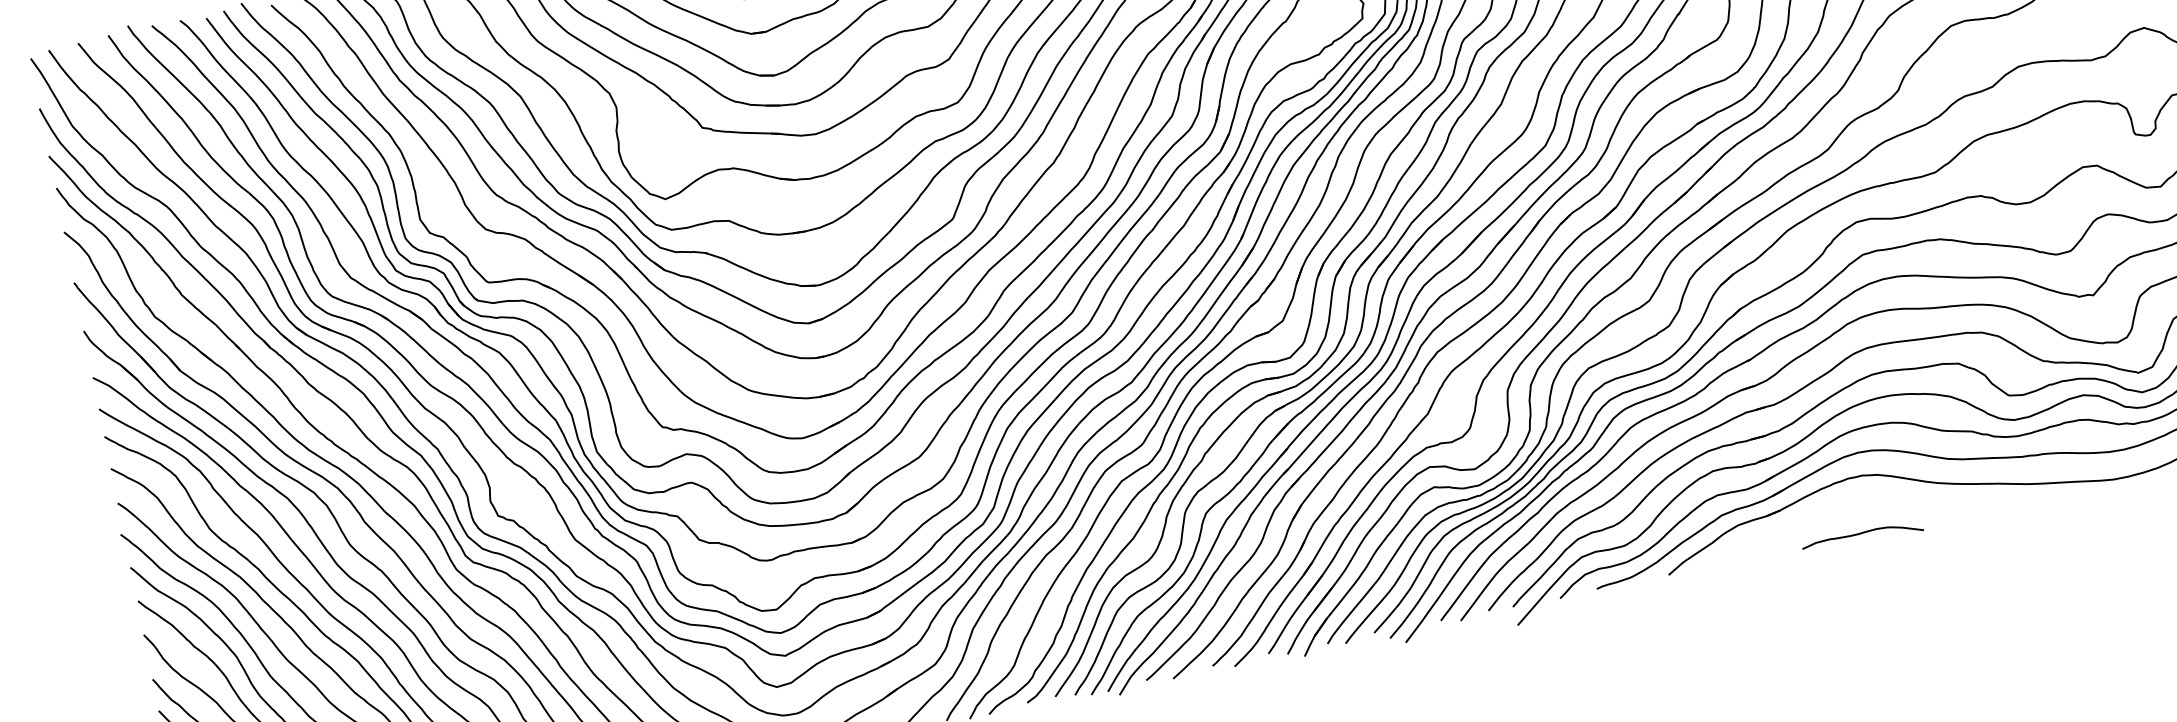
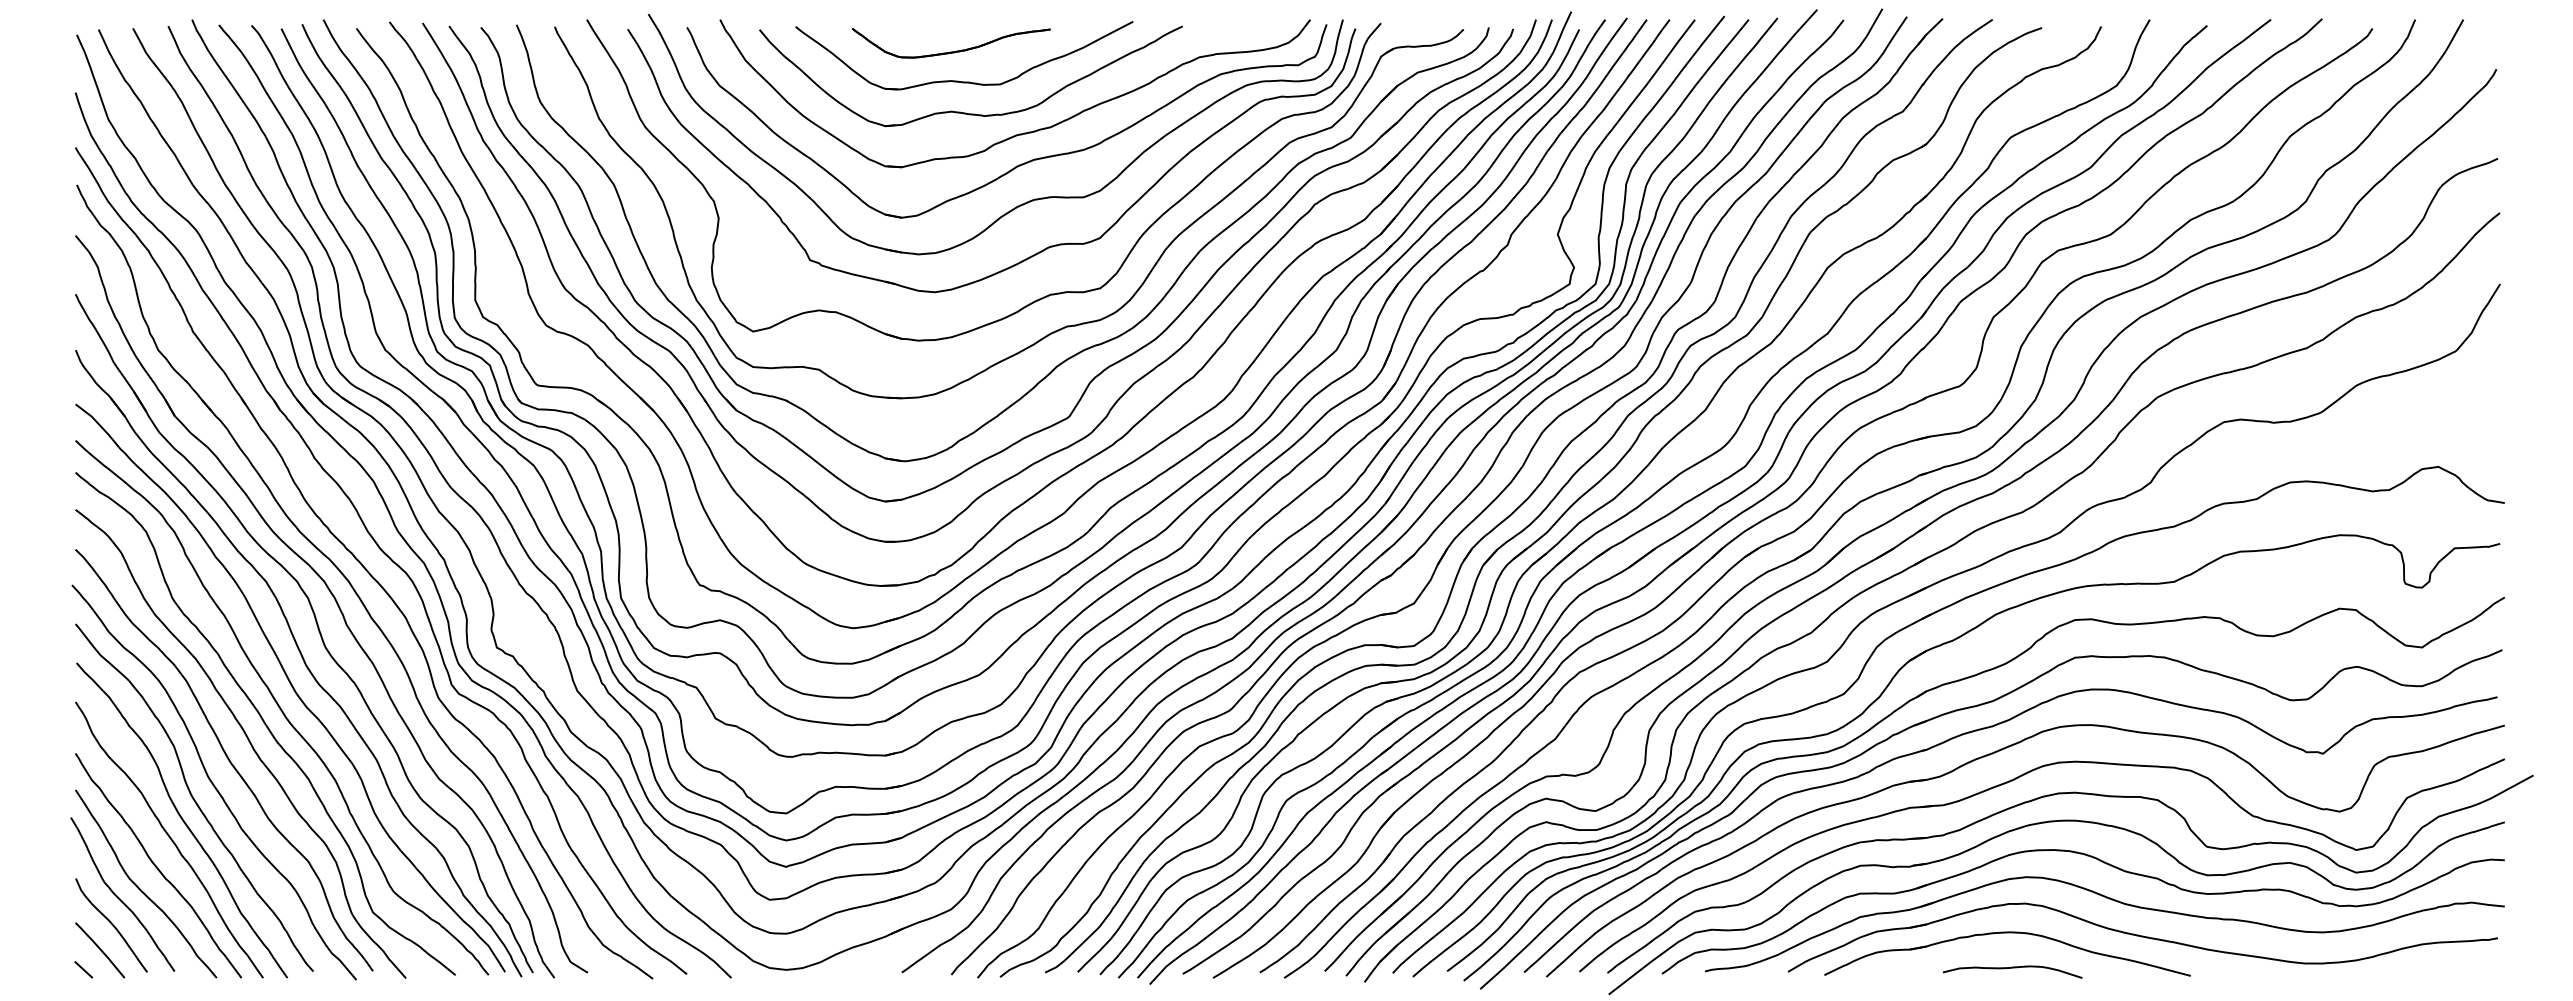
part: (1851, 504) -> (2007, 933), added

